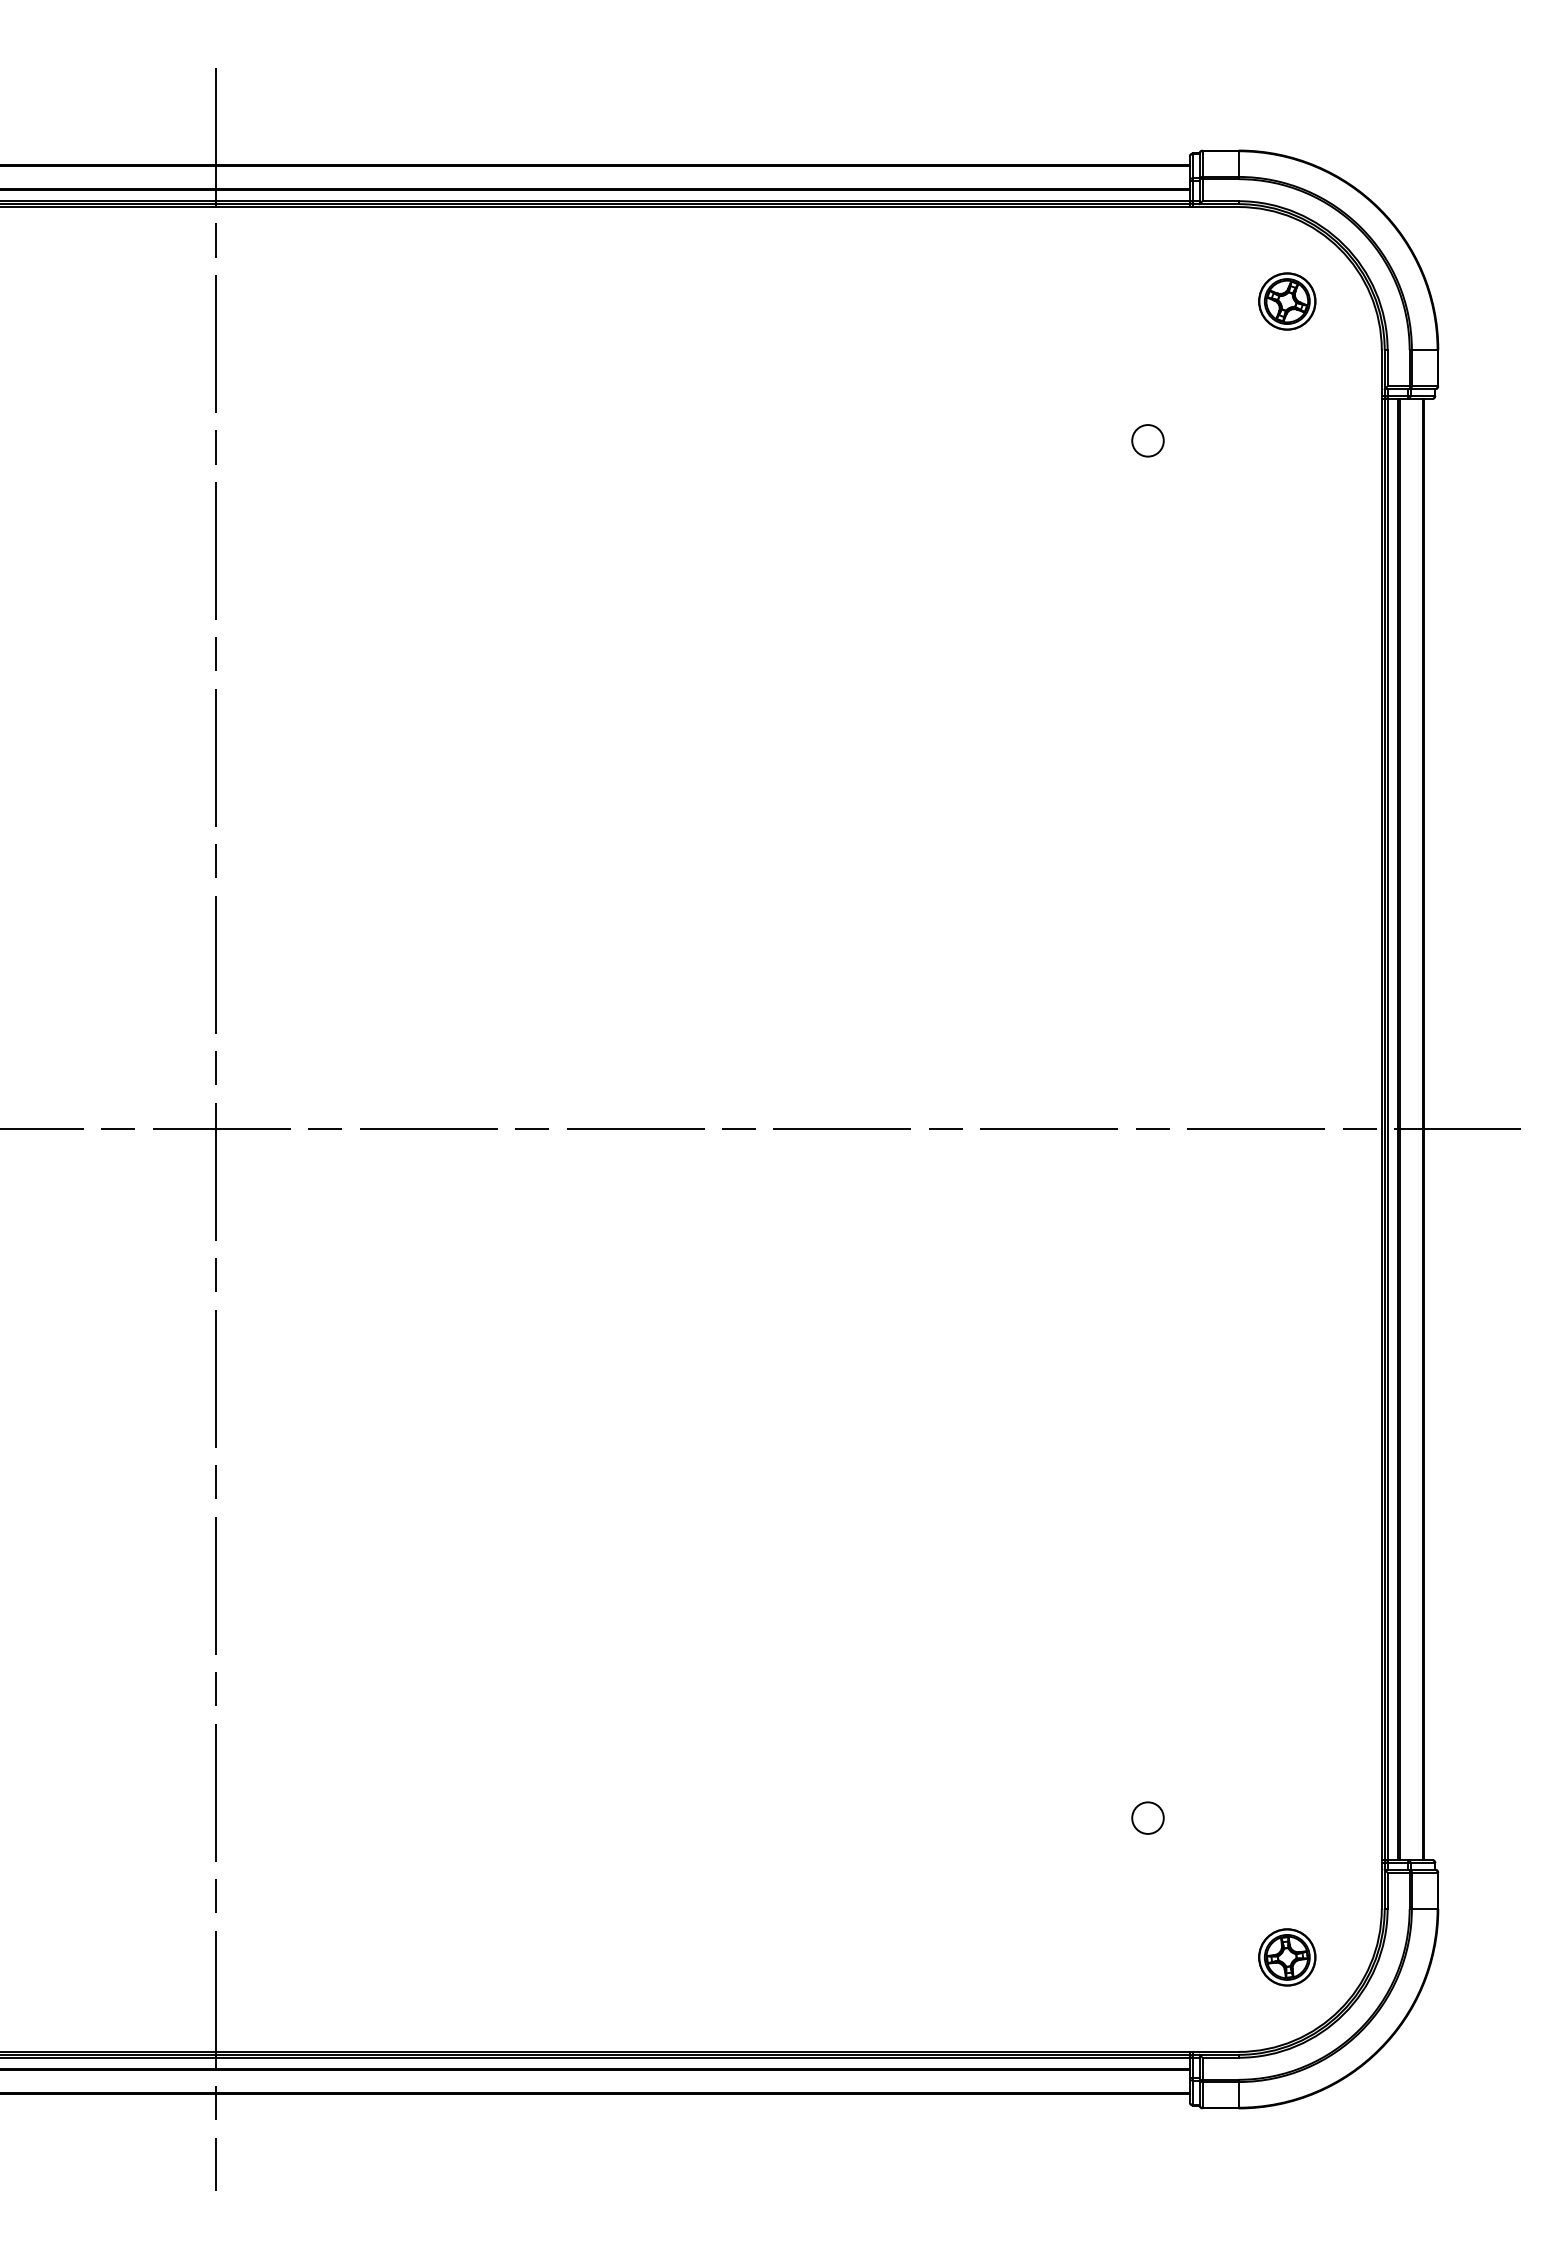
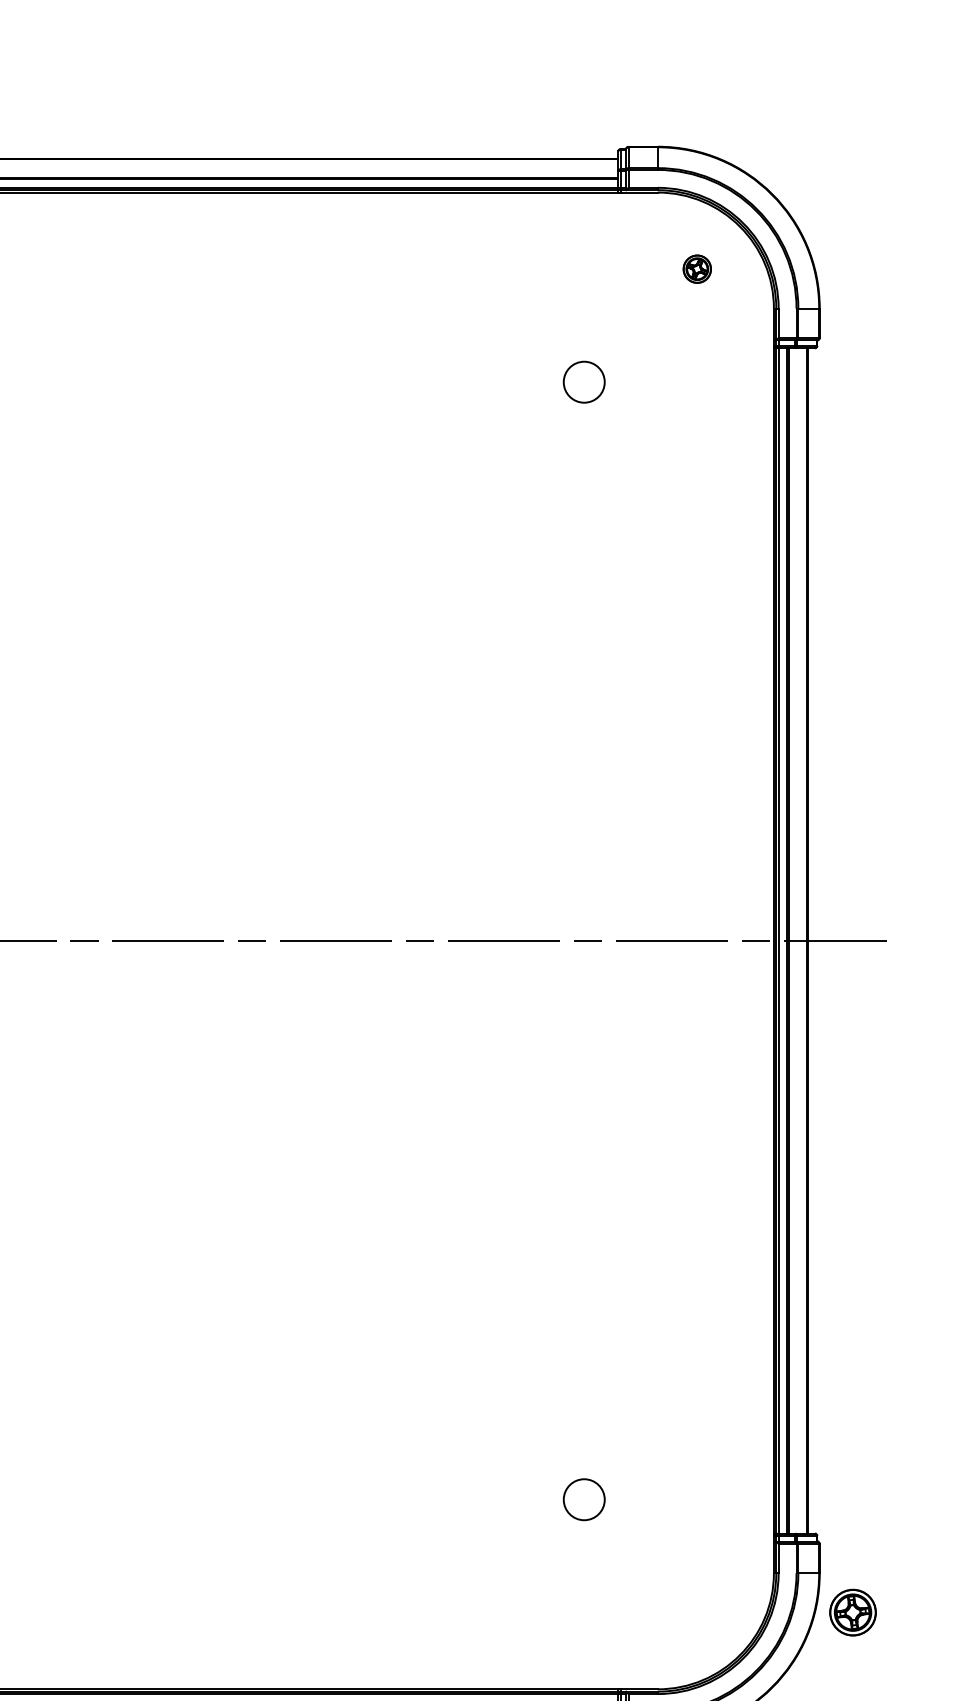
part: (1287, 301) -> (697, 269), size x0.6
circle: (1147, 440) -> (583, 381), size x1.6
circle: (1147, 1817) -> (583, 1499), size x1.6
part: (1287, 1957) -> (853, 1612), moved

